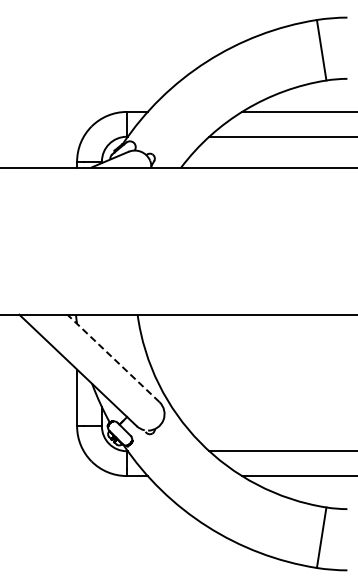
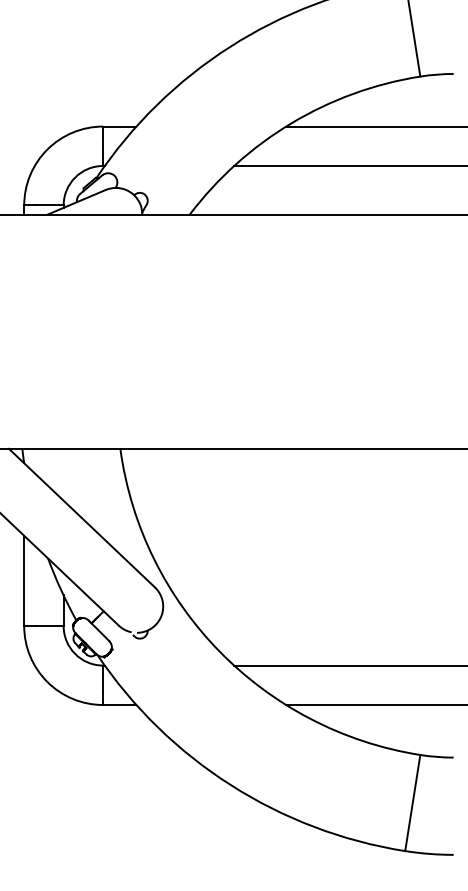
line: (113, 358) -> (82, 518), dashed -> solid

